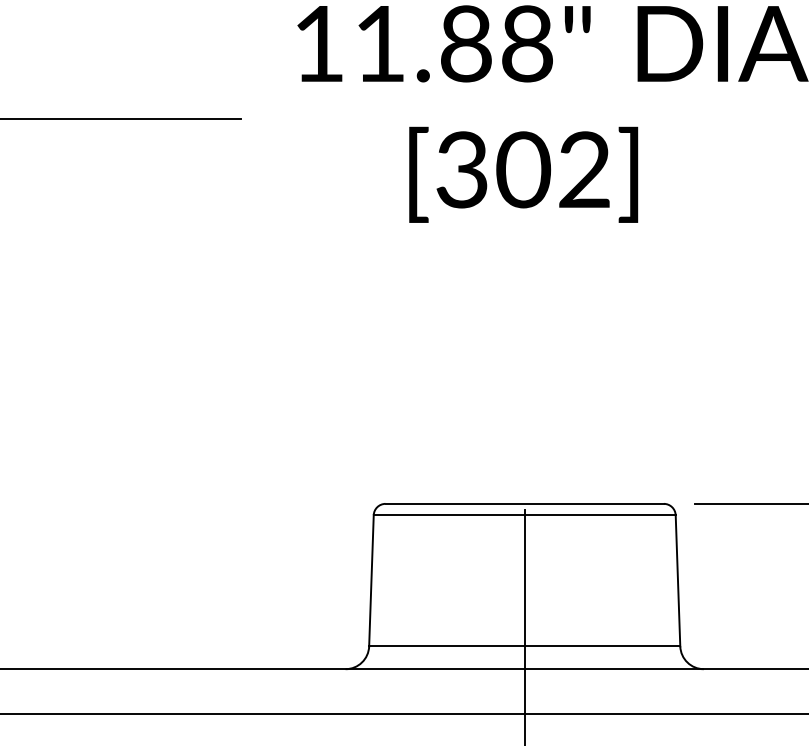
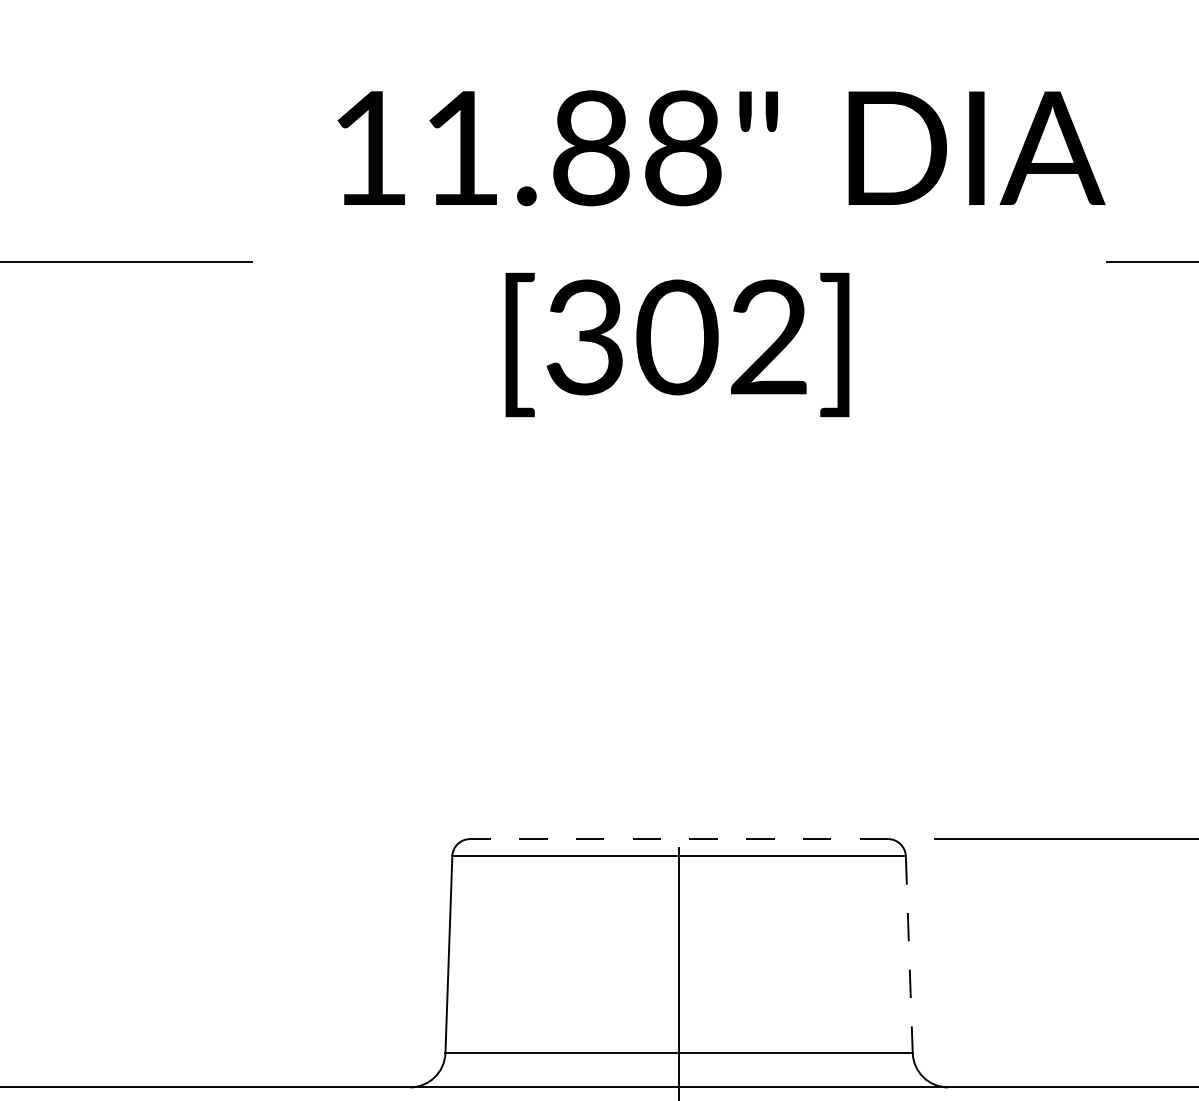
line: (524, 503) -> (678, 838), solid -> dashed
line: (677, 580) -> (908, 954), solid -> dashed

